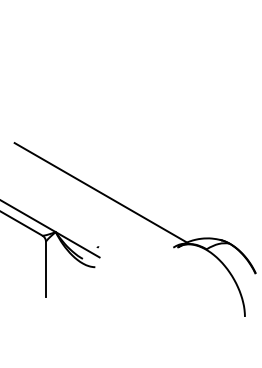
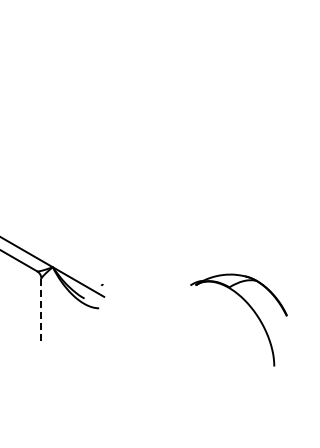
line: (100, 192) -> (105, 220), removed
line: (46, 269) -> (41, 311), solid -> dashed

